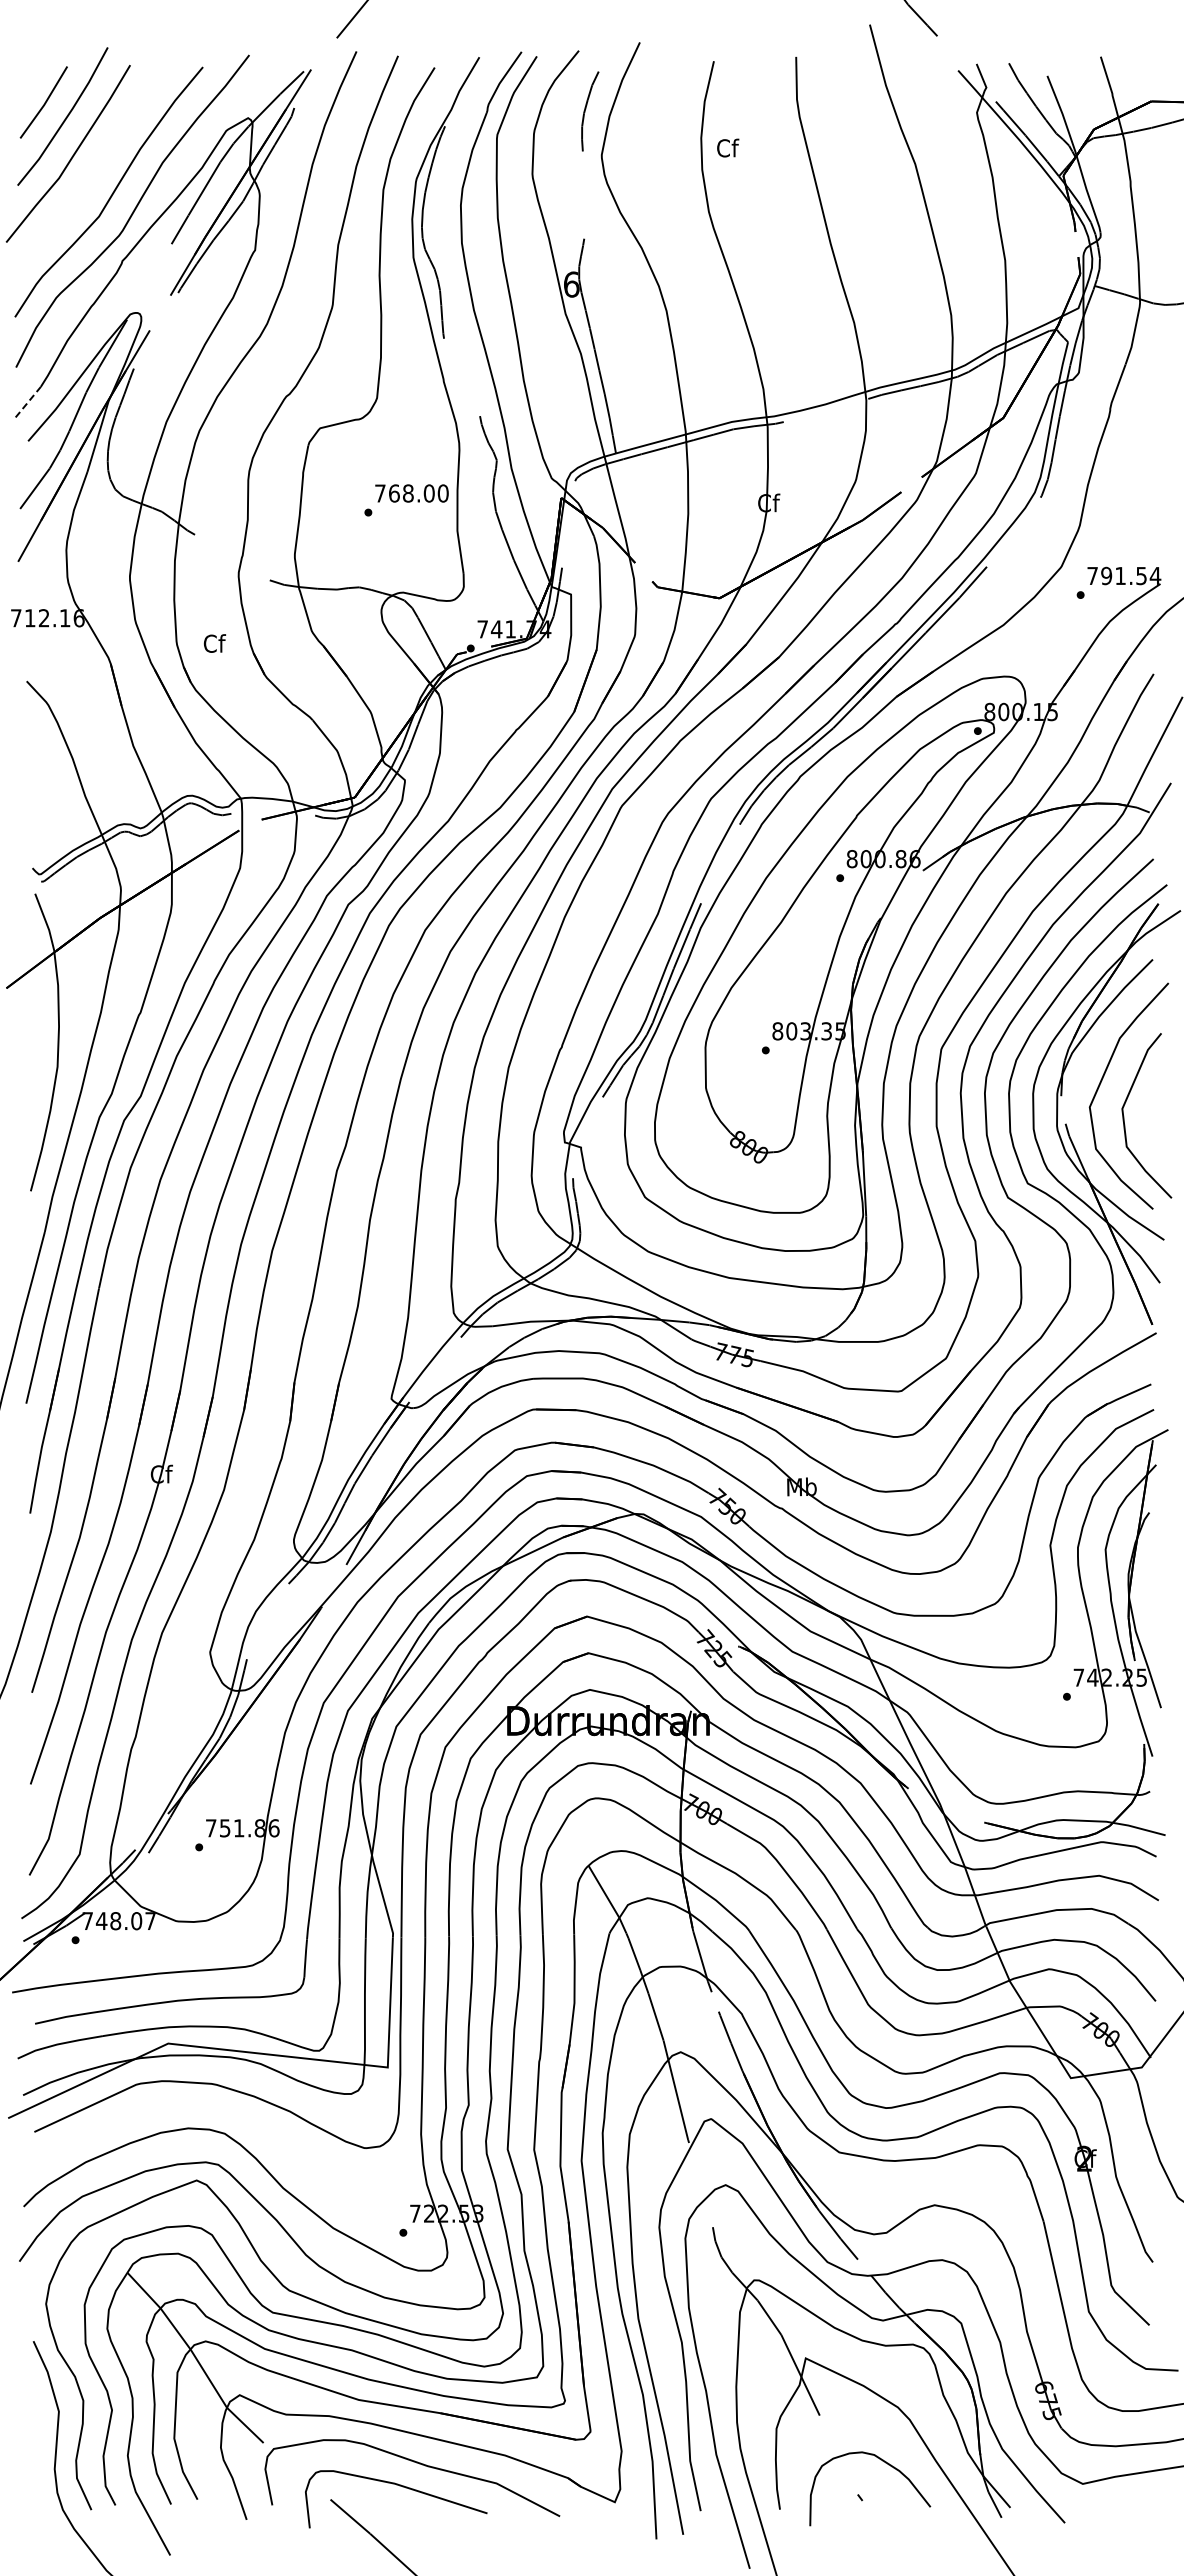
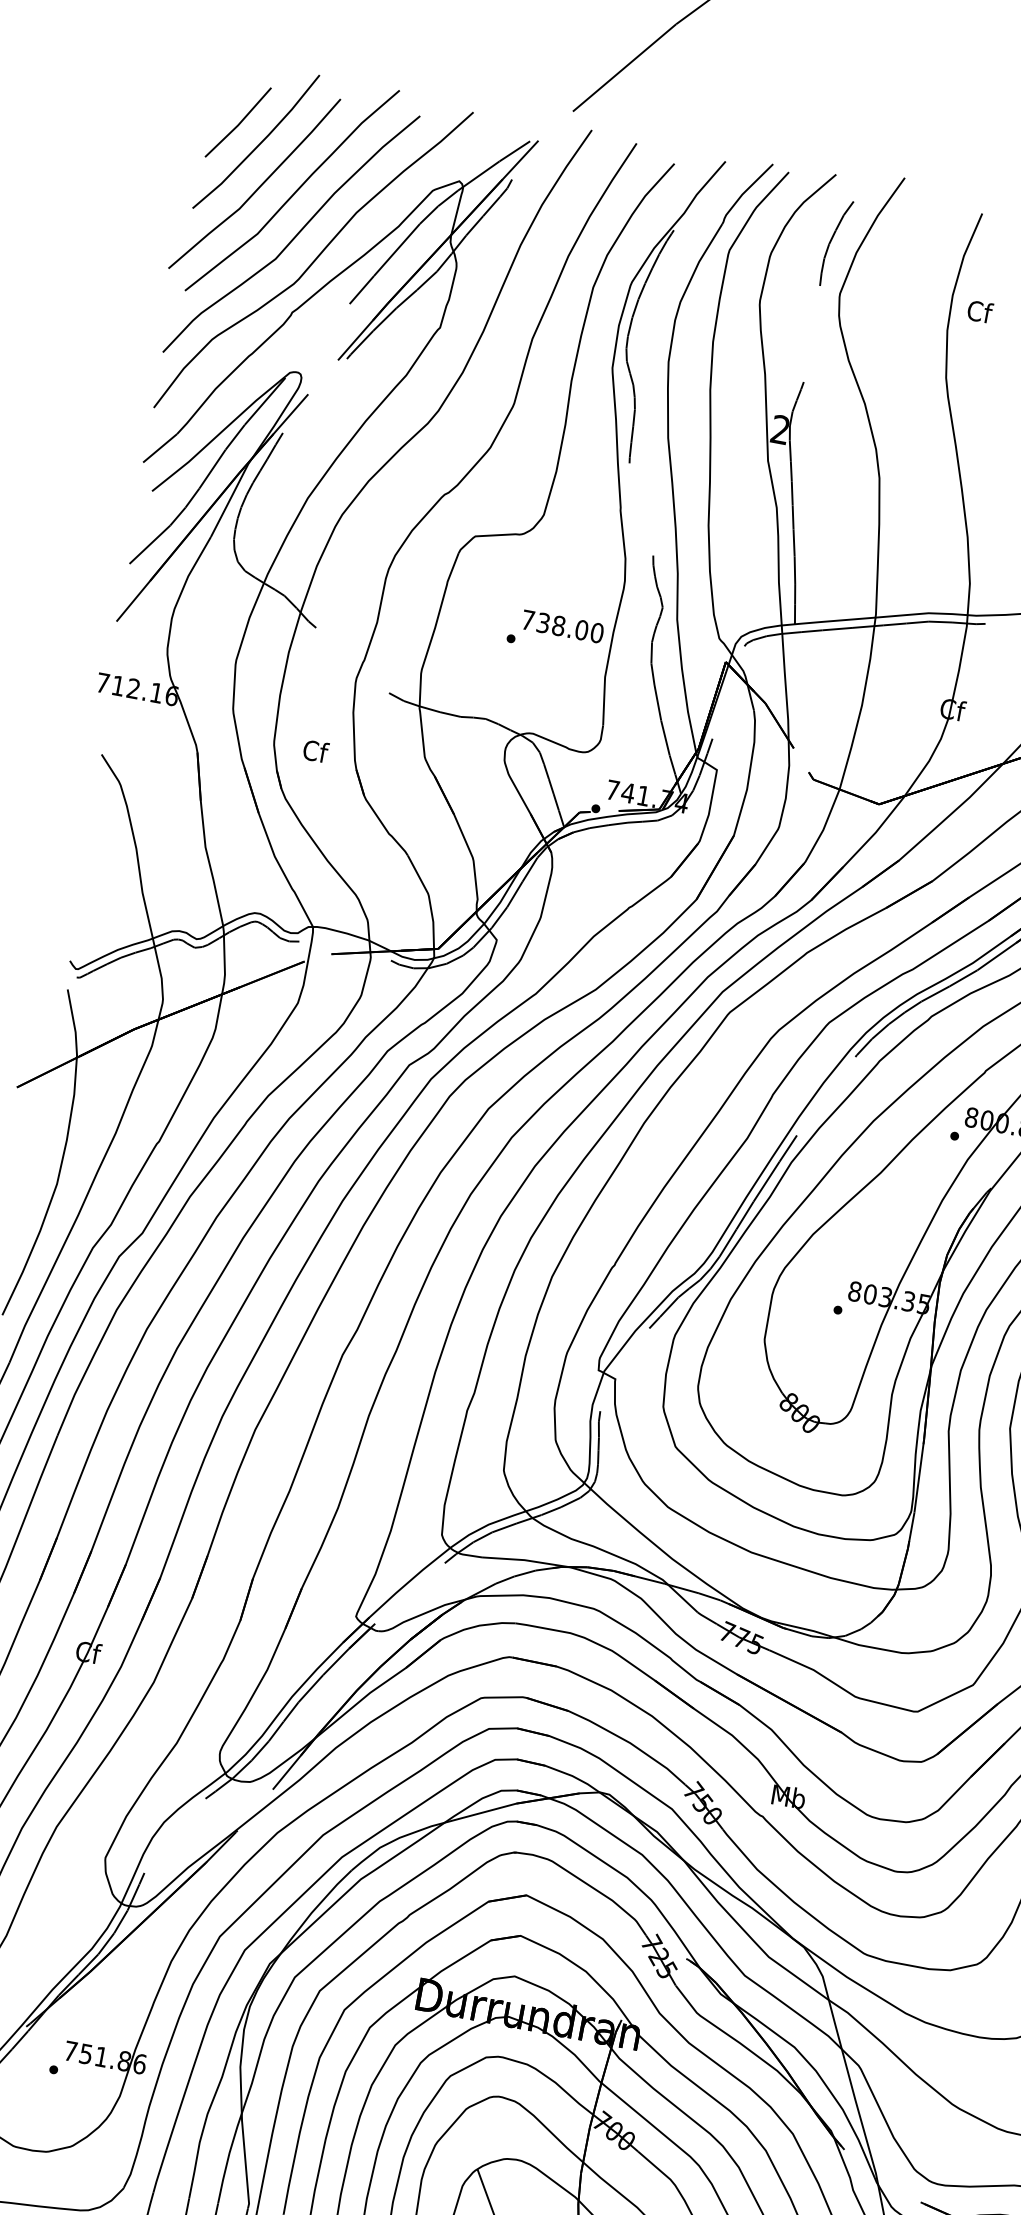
curve: (104, 154) -> (294, 191), added
text: (571, 284) -> (780, 429), 6 -> 2
line: (28, 402) -> (160, 448), dashed -> solid
text: (394, 493) -> (543, 623), 768.00 -> 738.00

